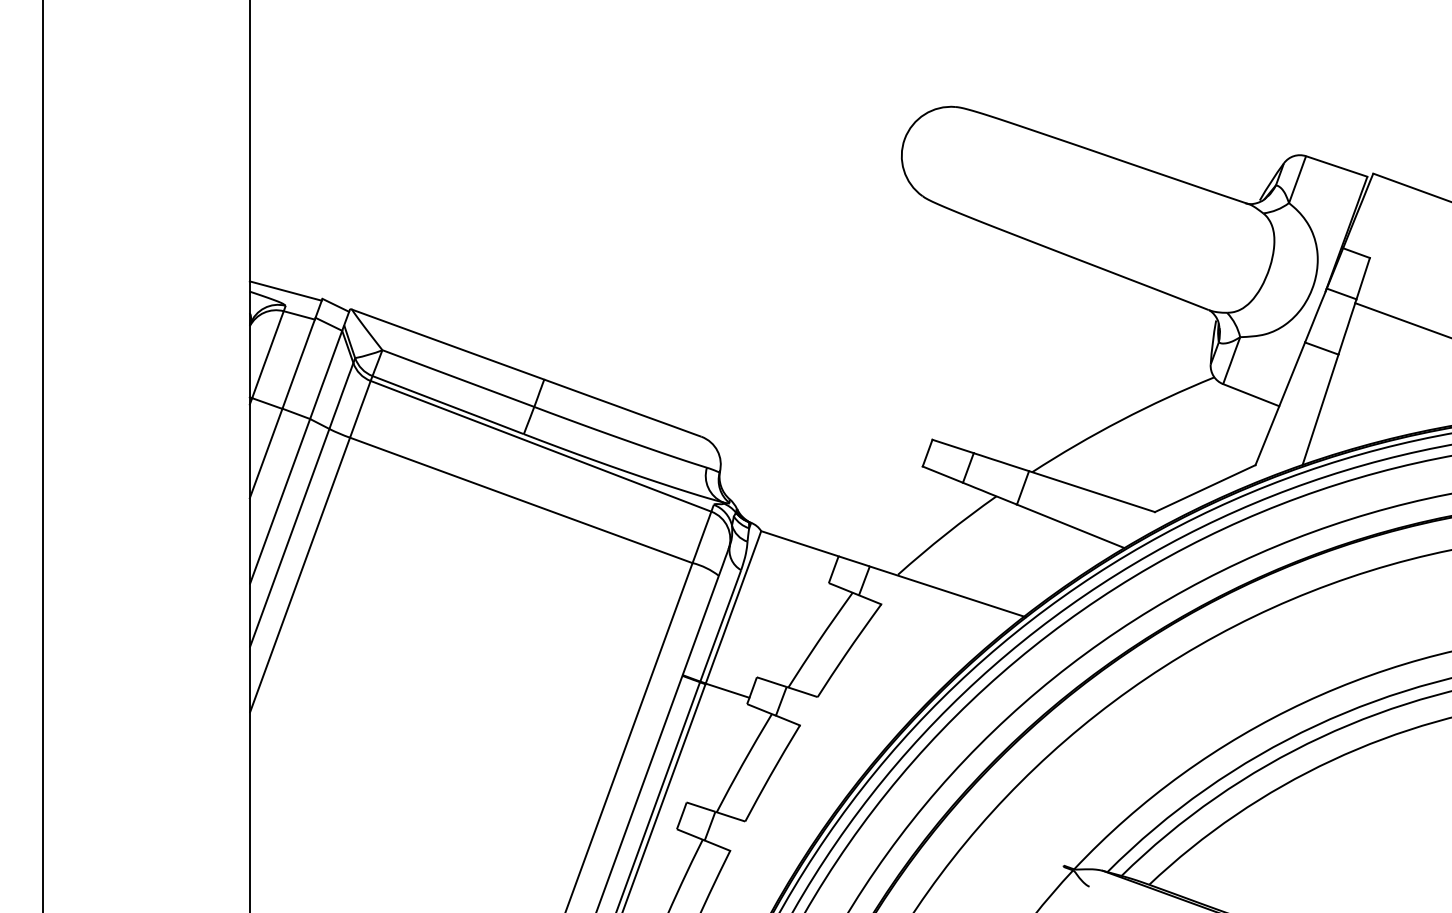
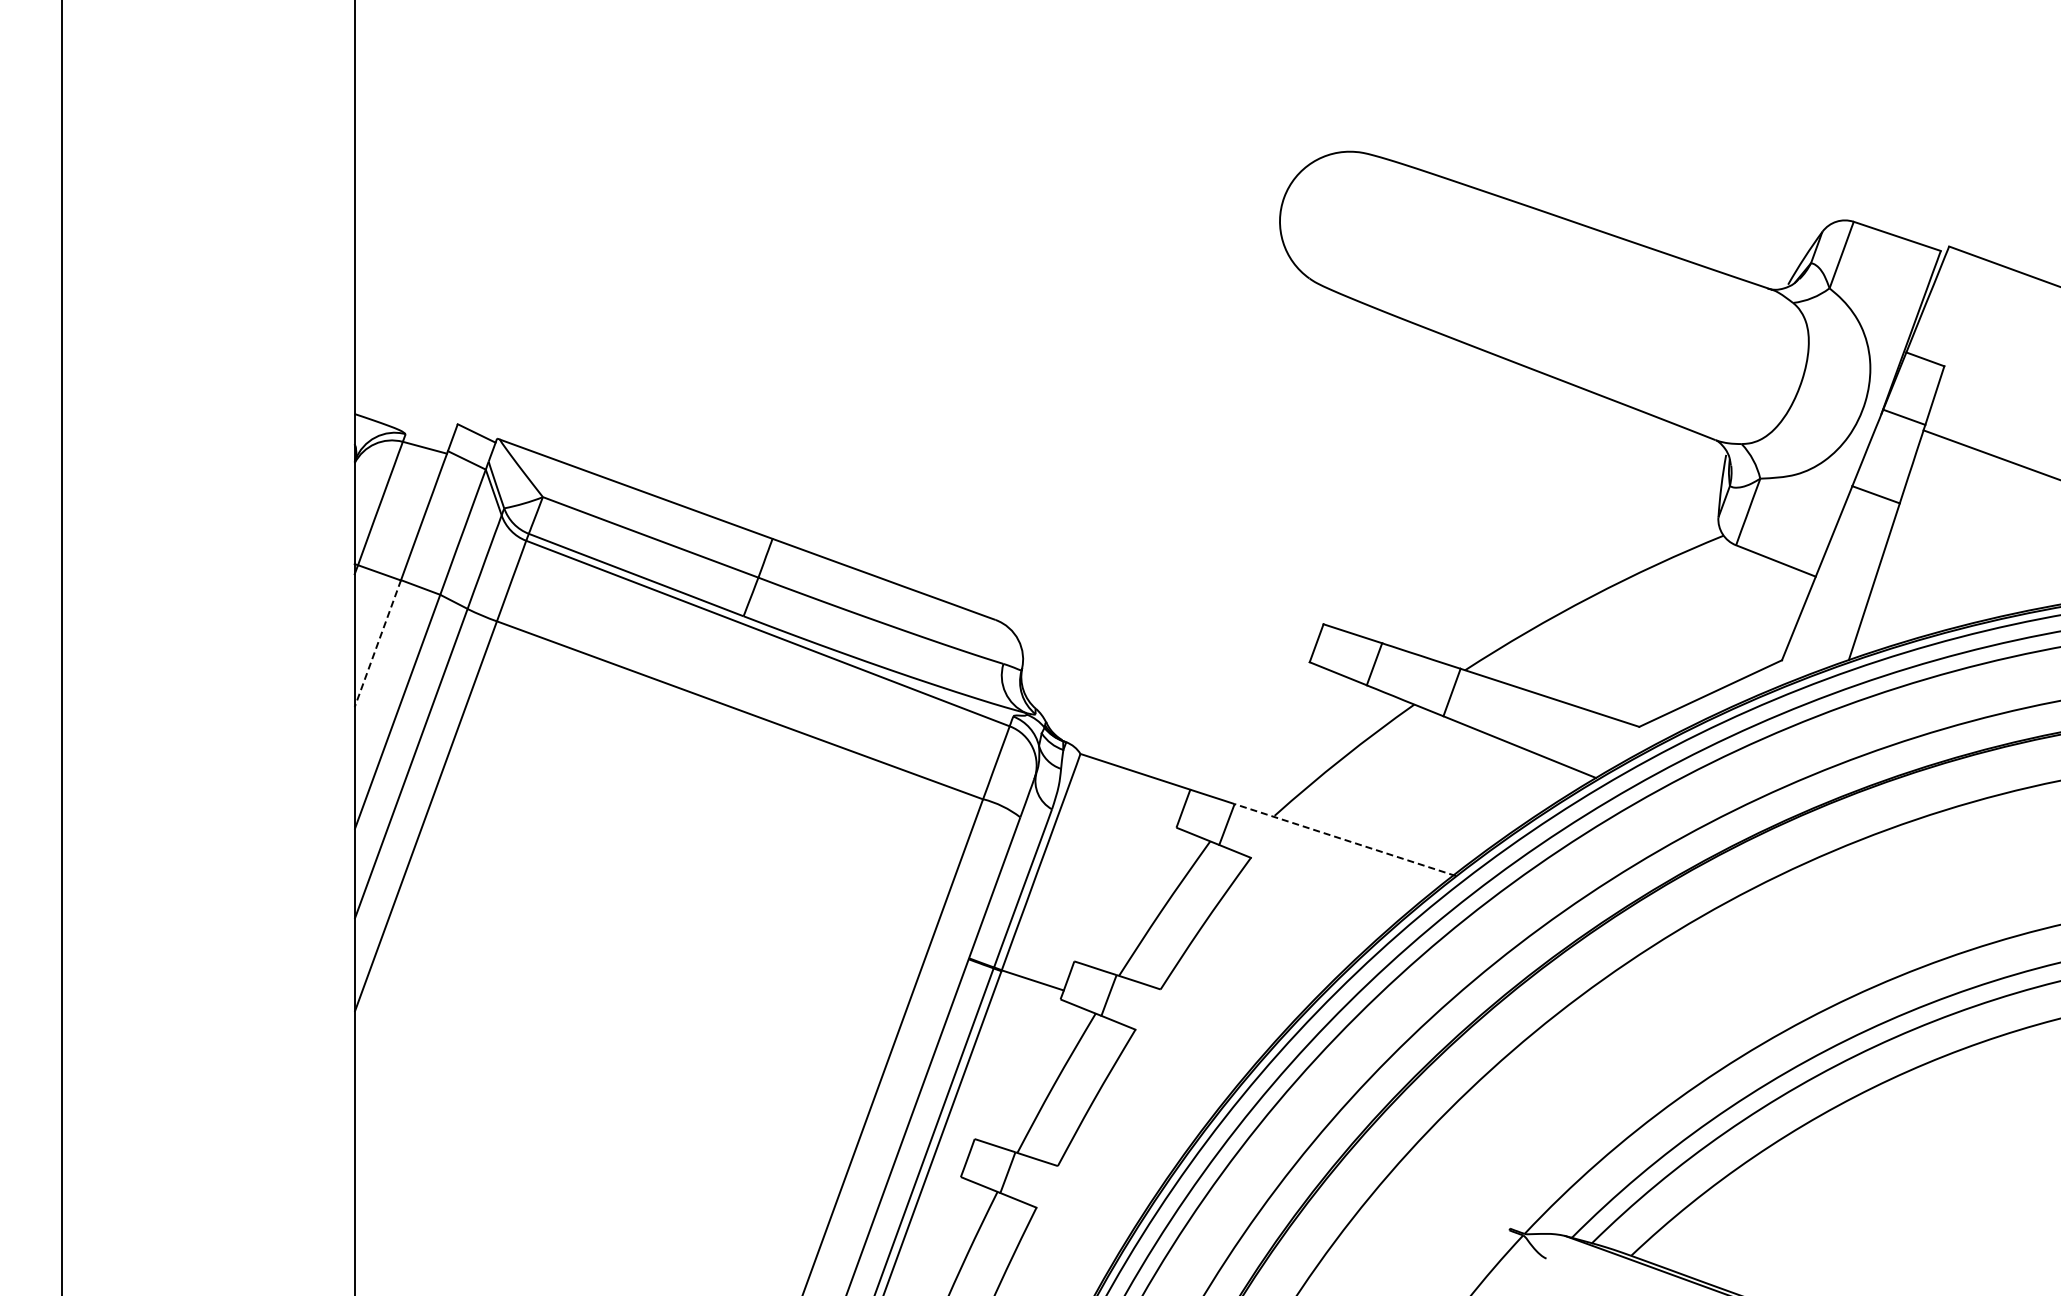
line: (285, 290) -> (405, 412), removed
line: (265, 453) -> (377, 643), solid -> dashed
line: (947, 591) -> (1344, 839), solid -> dashed

